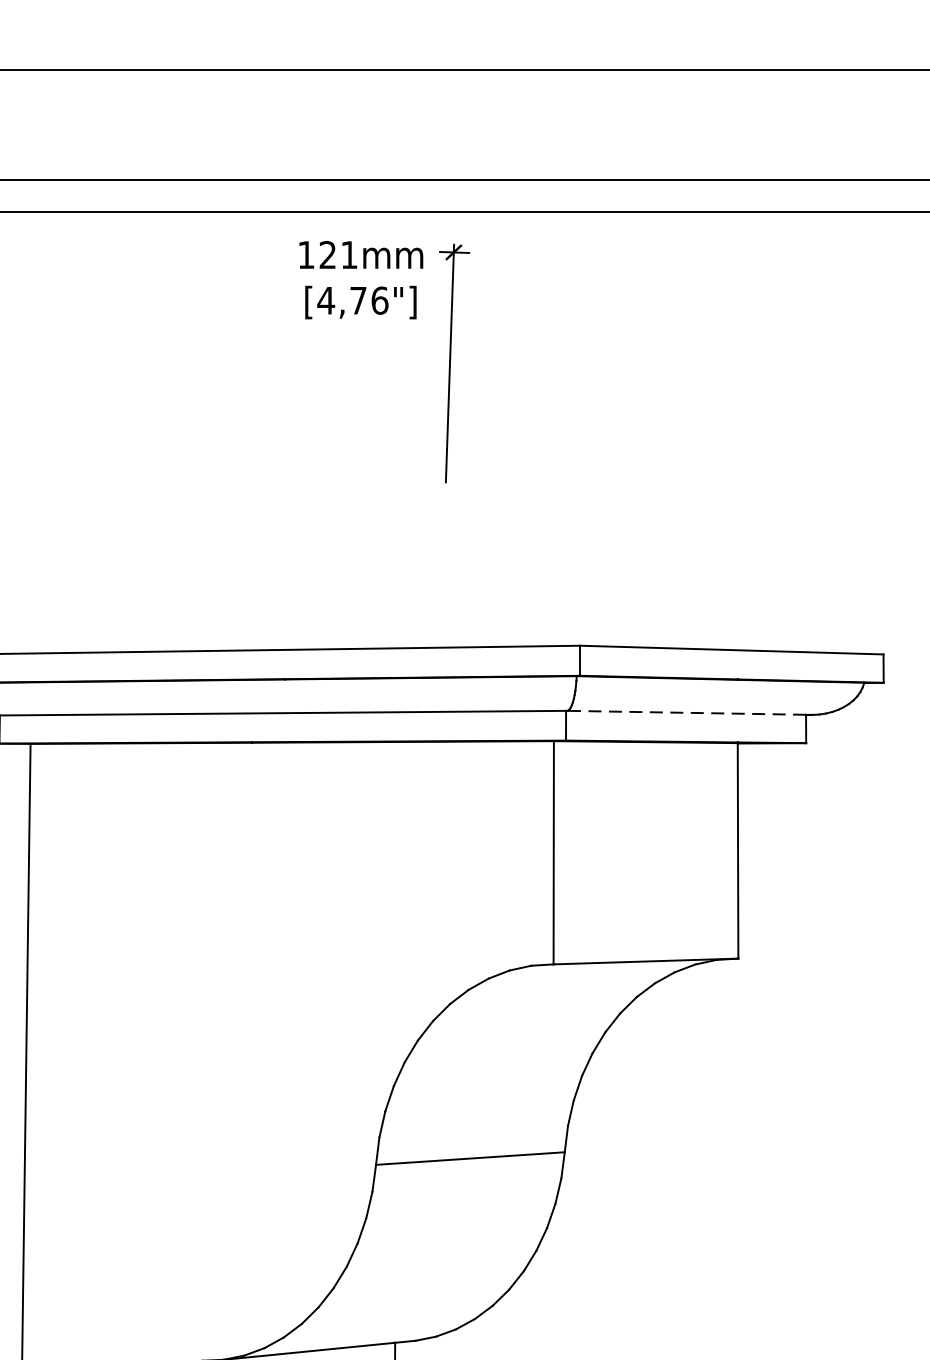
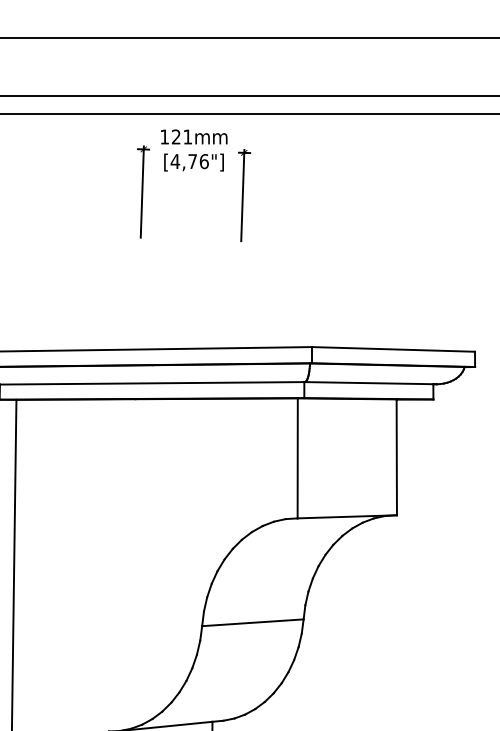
part: (266, 356) -> (143, 191), added
part: (454, 363) -> (244, 195), size x0.71
line: (685, 713) -> (368, 383), dashed -> solid

